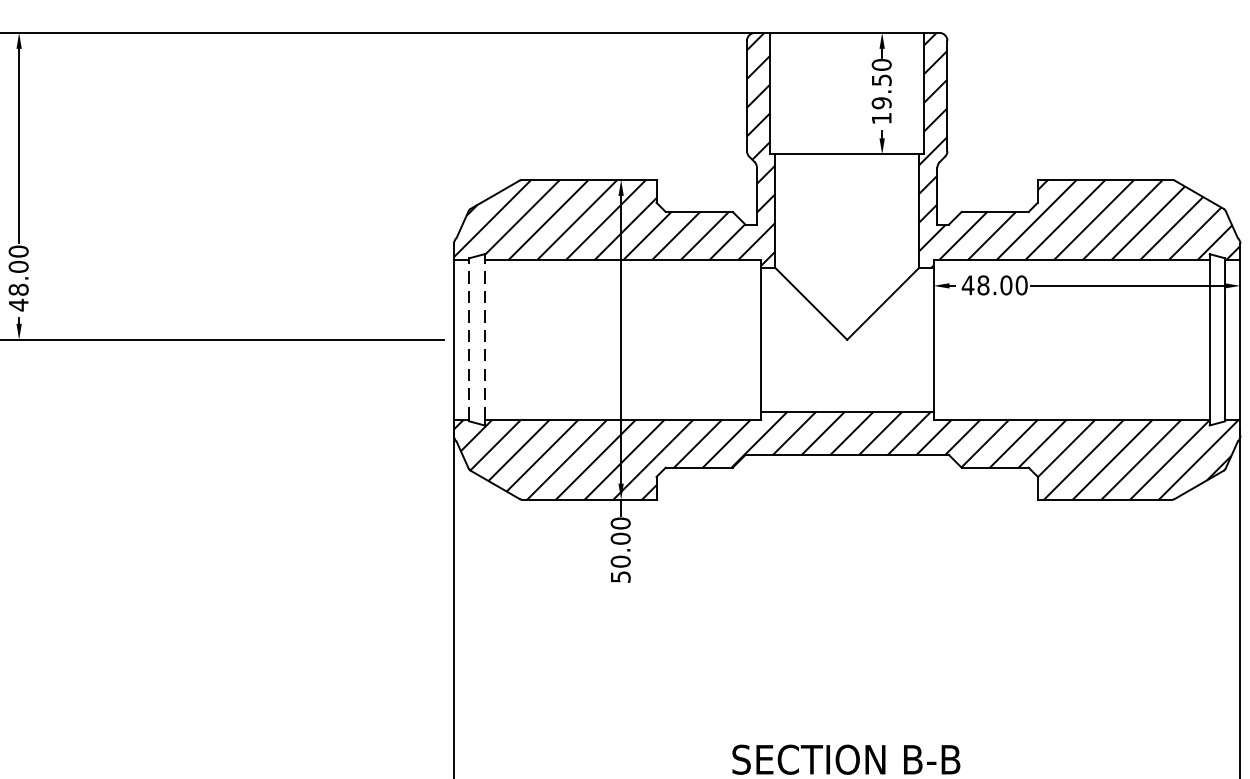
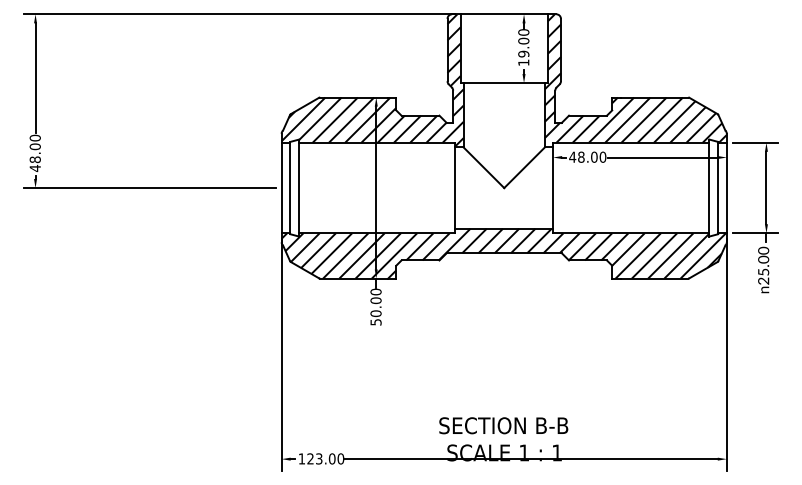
text: (881, 79) -> (523, 40), 19.50 -> 19.00
line: (469, 338) -> (290, 187), dashed -> solid
line: (485, 338) -> (299, 187), dashed -> solid

